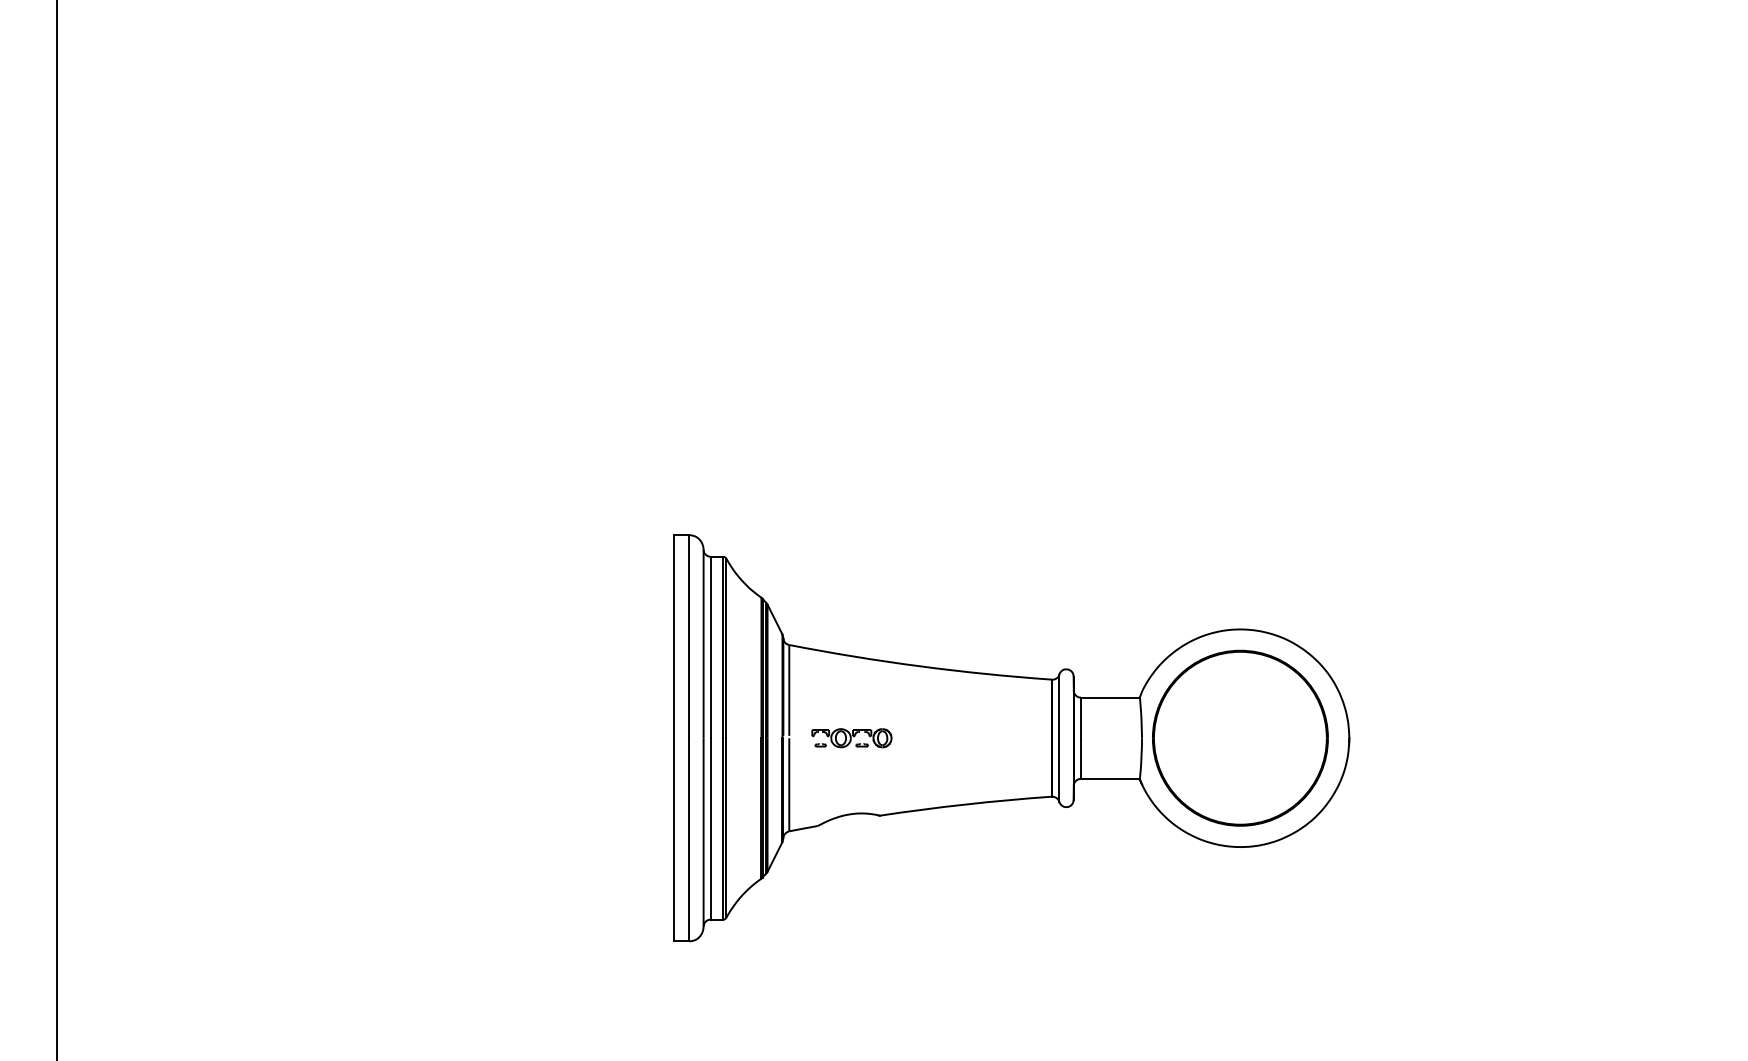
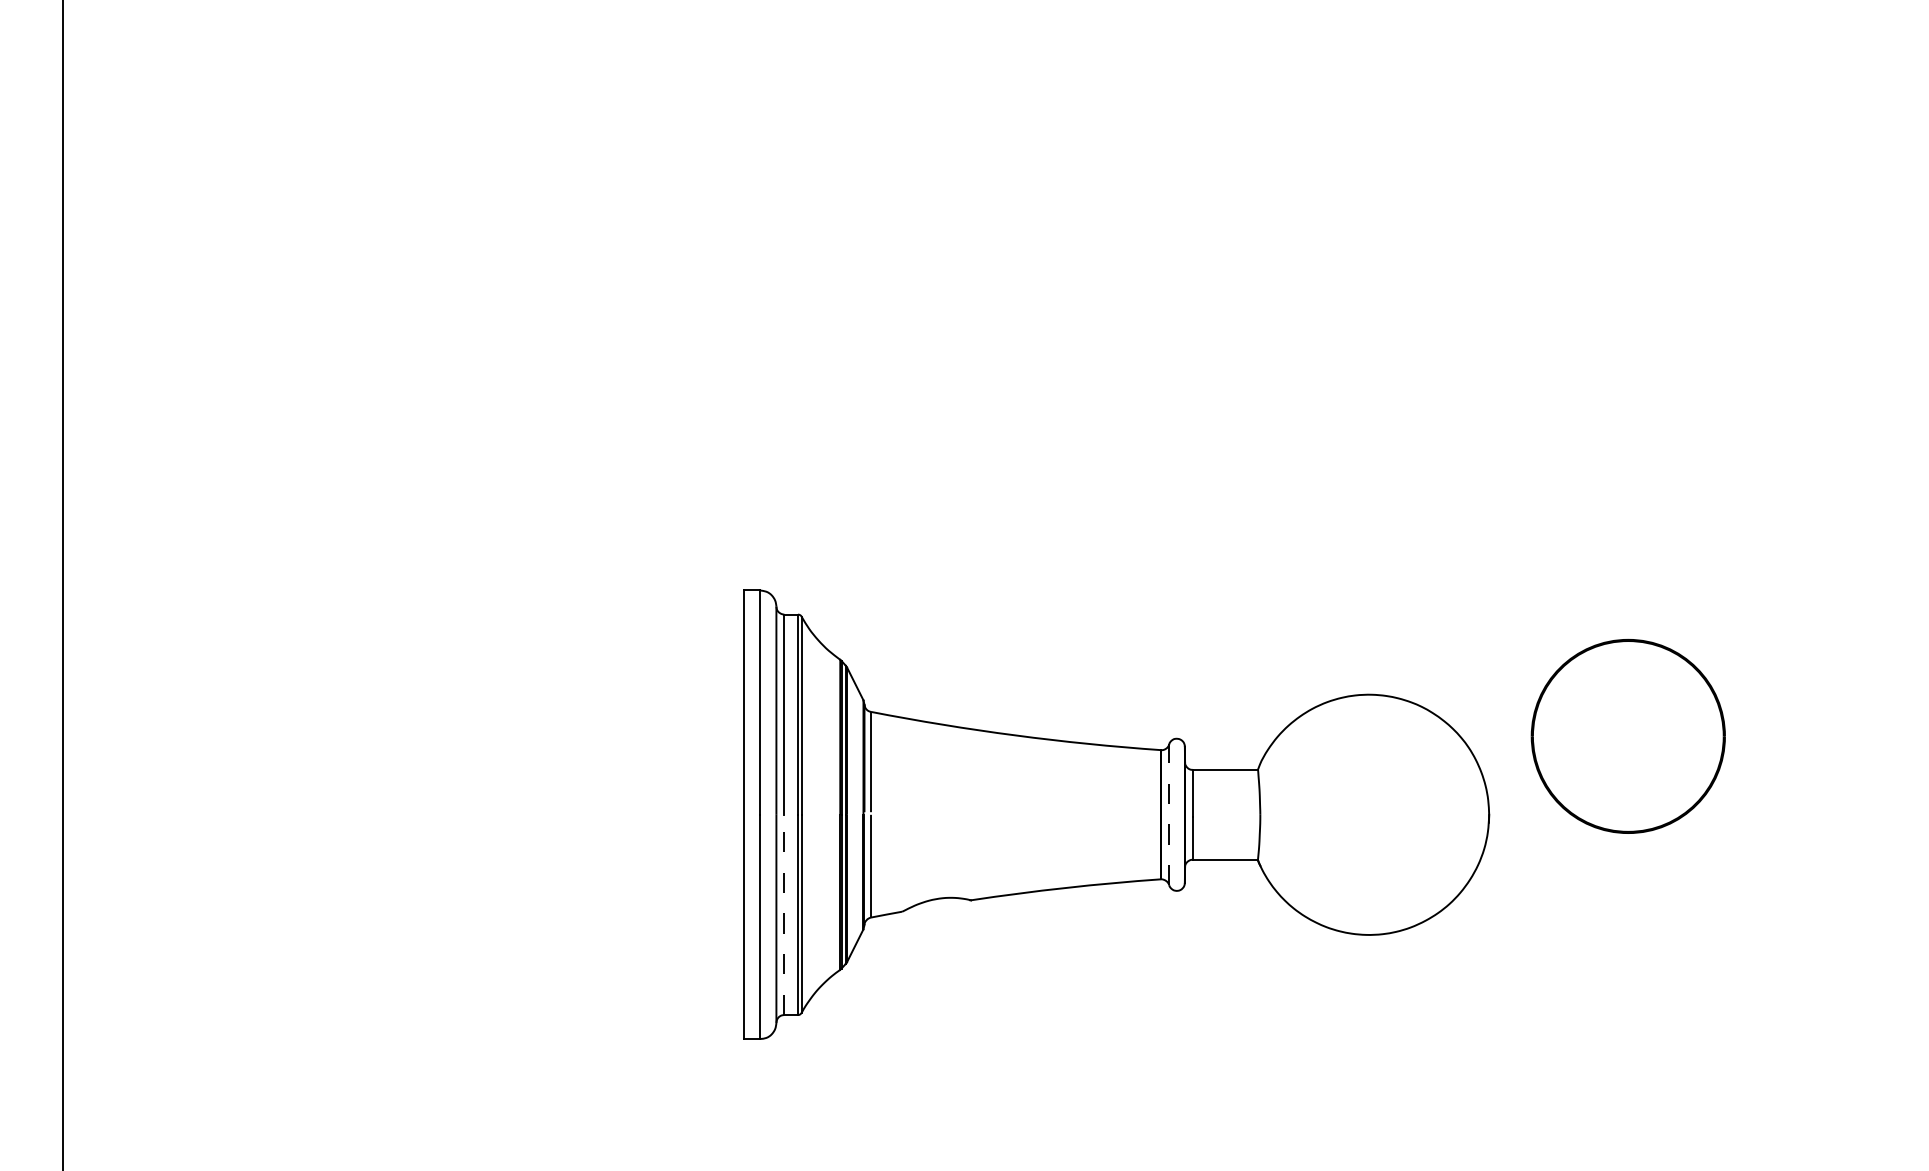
part: (1240, 737) -> (1628, 735), moved
part: (851, 738) -> (939, 815), removed
line: (1059, 738) -> (1169, 815), solid -> dashed
line: (710, 828) -> (784, 914), solid -> dashed

